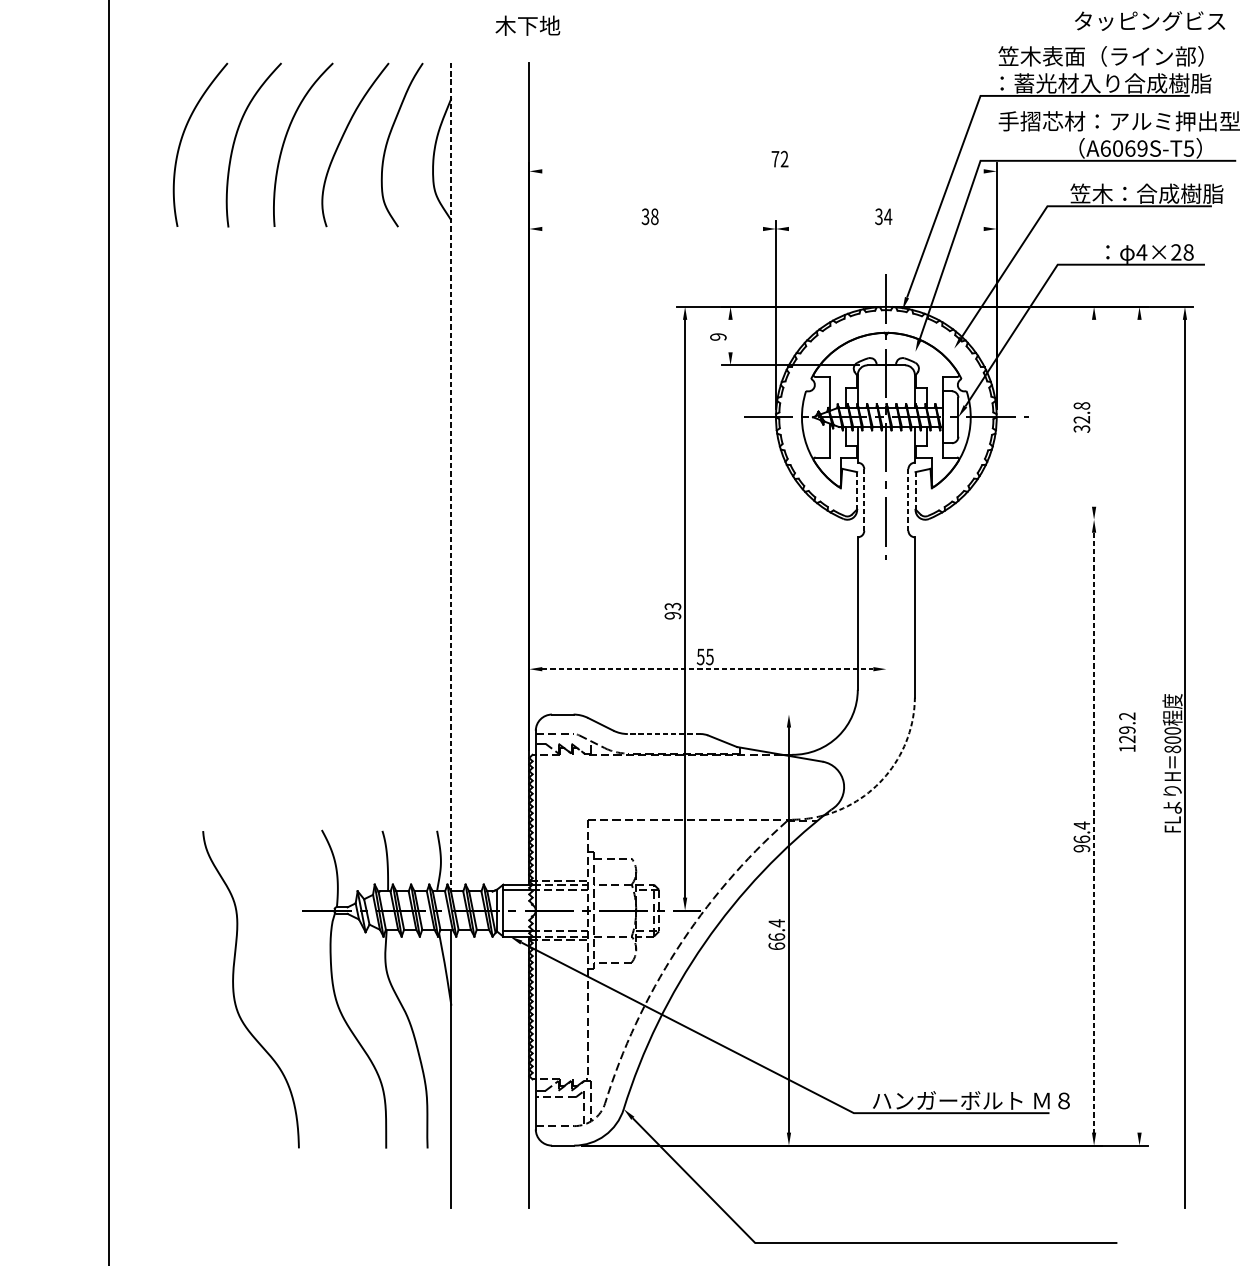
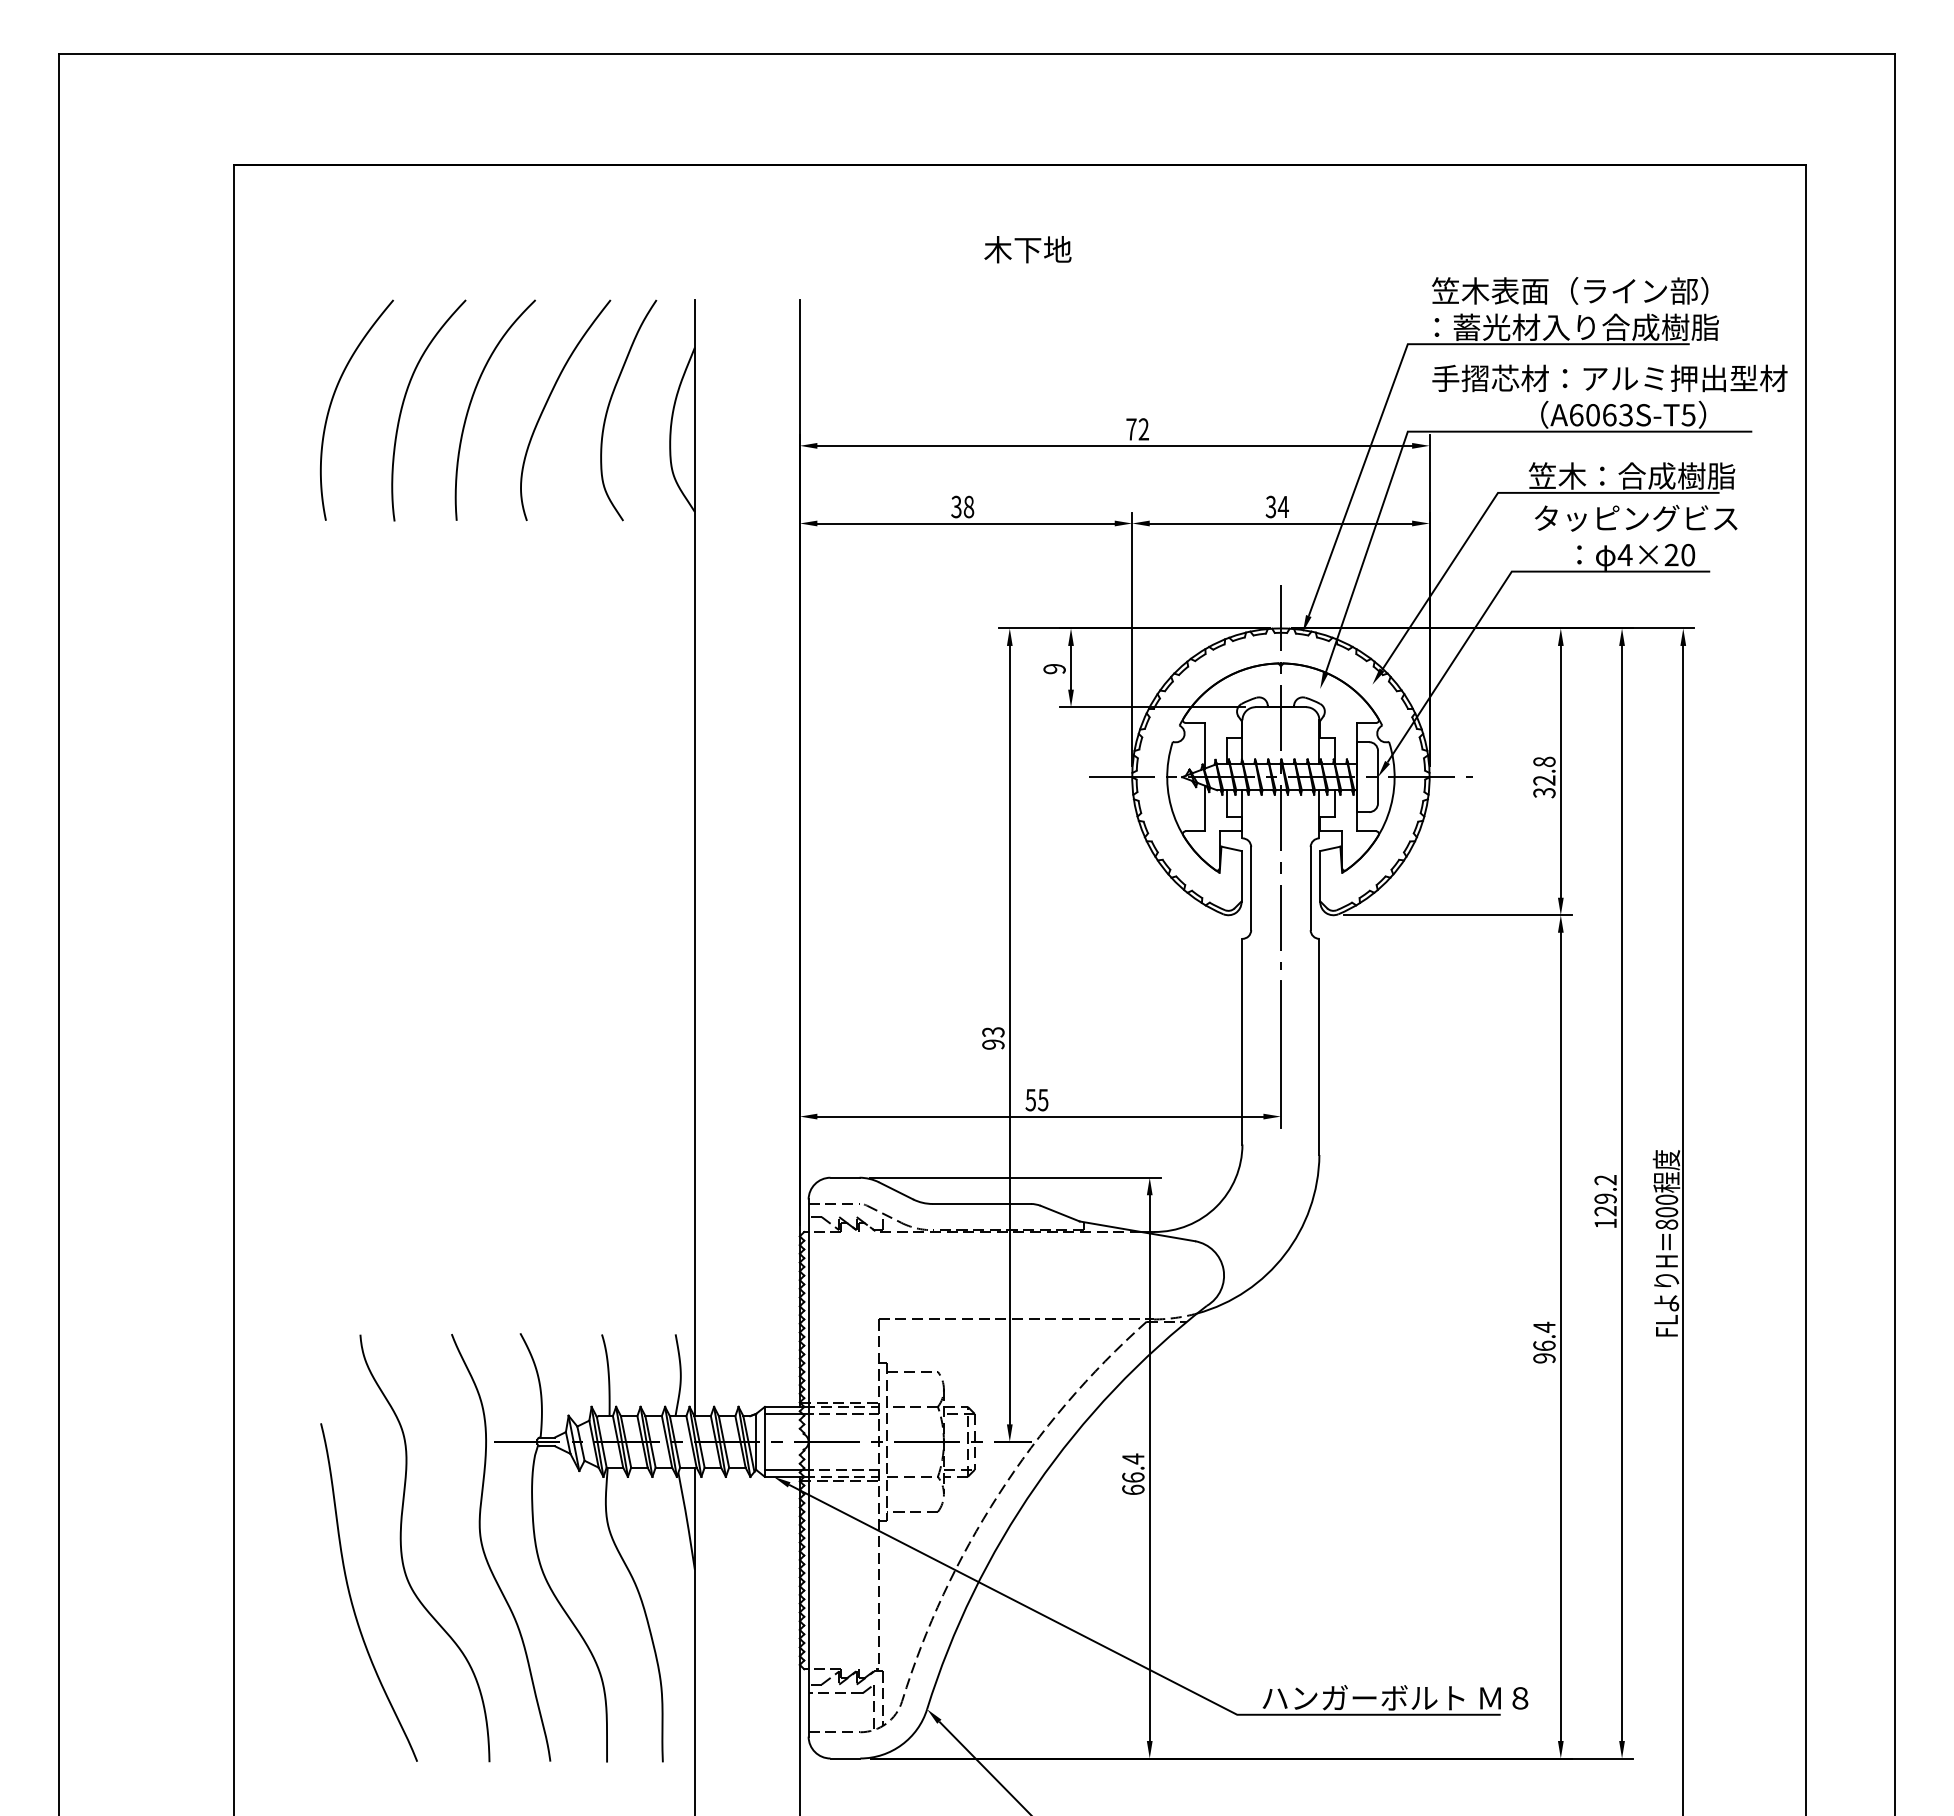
text: (1150, 20) -> (1636, 517), moved
text: (527, 25) -> (1027, 249), moved
text: (1142, 148) -> (1625, 415), A6069S-T5 -> A6063S-T5
line: (762, 171) -> (1114, 445), added
line: (652, 228) -> (965, 523), added
line: (886, 228) -> (1280, 523), added
text: (1188, 252) -> (1688, 555), 4×28 -> 4×20
line: (730, 335) -> (1071, 667), added
line: (1093, 413) -> (1560, 771), added
line: (451, 477) -> (694, 858), dashed -> solid
line: (857, 490) -> (1241, 876), dashed -> solid
line: (915, 490) -> (1320, 876), dashed -> solid
line: (864, 499) -> (1251, 888), dashed -> solid
line: (908, 499) -> (1310, 888), dashed -> solid
line: (1017, 519) -> (1457, 915), added
line: (886, 622) -> (1280, 1053), added
line: (707, 669) -> (1040, 1116), dashed -> solid
line: (689, 714) -> (1015, 1177), added
line: (1139, 726) -> (1622, 1193), added
line: (664, 733) -> (981, 1203), dashed -> solid
arc: (888, 771) -> (1284, 1254), dashed -> solid
line: (1093, 833) -> (1560, 1337), dashed -> solid
curve: (295, 993) -> (485, 1553), added
curve: (196, 1025) -> (351, 1596), added

